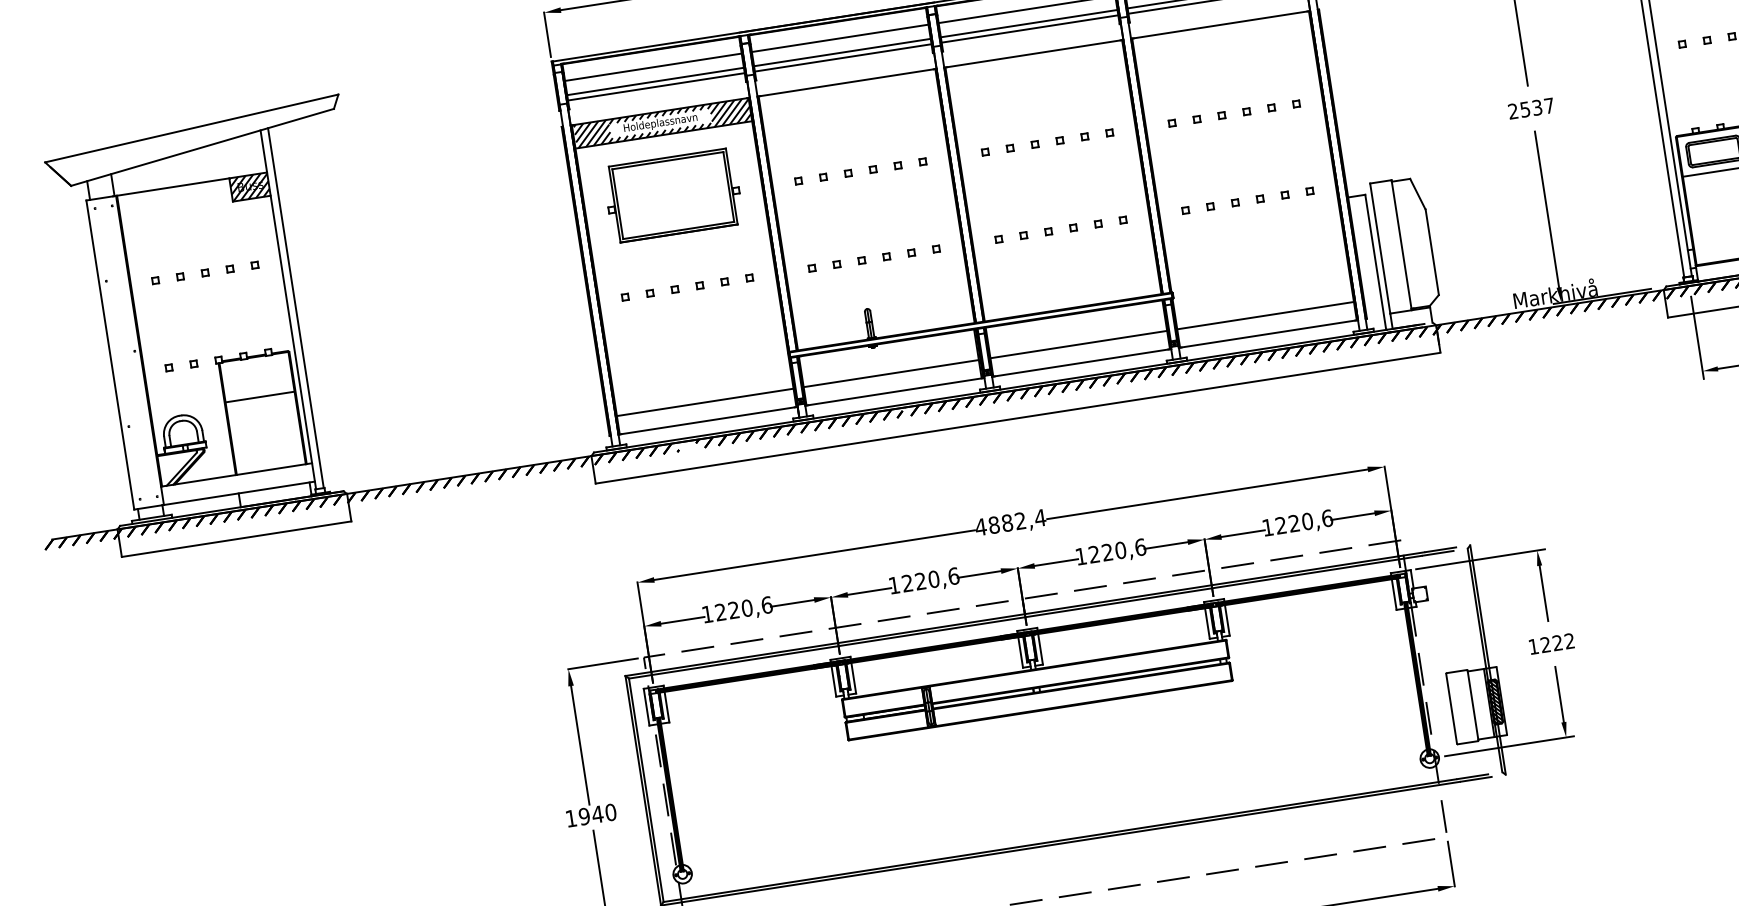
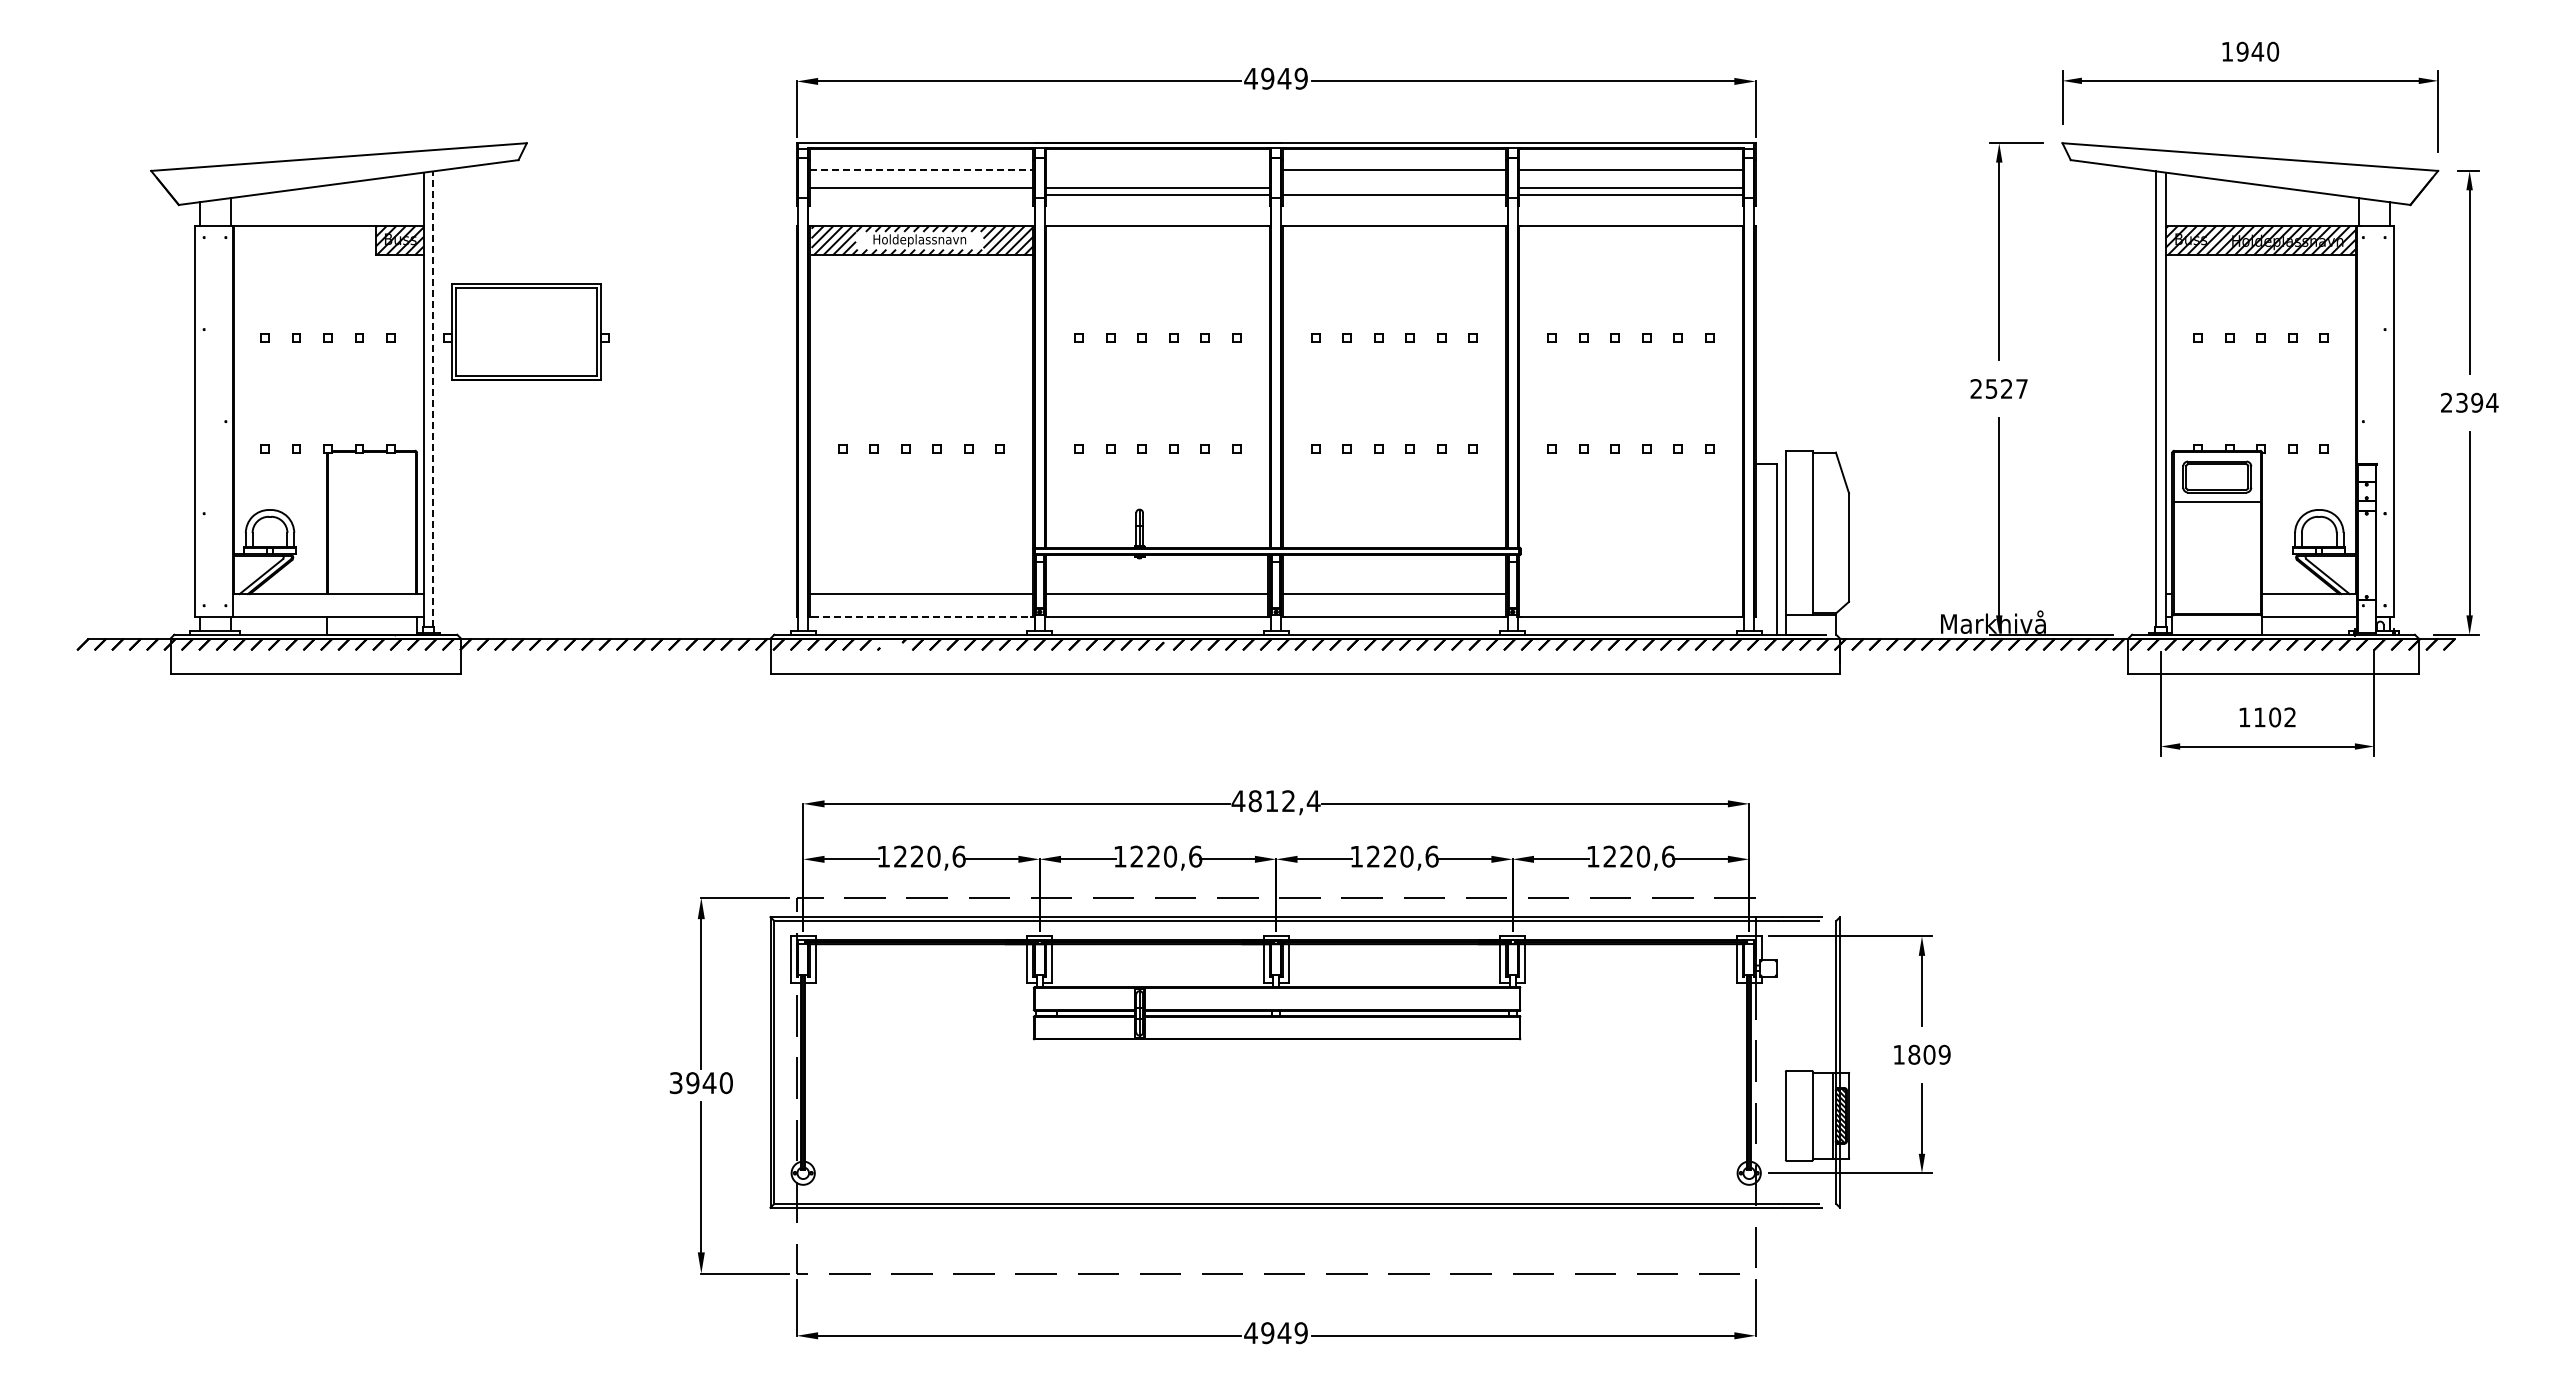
line: (1029, 23) -> (1394, 187), removed
line: (839, 38) -> (1157, 169), removed
line: (653, 67) -> (921, 169), solid -> dashed
line: (656, 86) -> (921, 194), removed
text: (1537, 107) -> (2006, 388), 2537 -> 2527
part: (673, 195) -> (526, 331), moved
line: (296, 308) -> (433, 399), solid -> dashed
line: (1265, 316) -> (1630, 594), removed
line: (259, 397) -> (371, 502), removed
line: (708, 420) -> (921, 617), solid -> dashed
text: (1007, 523) -> (1271, 801), 4882,4 -> 4812,4
text: (1557, 642) -> (1929, 1054), 1222 -> 1809
text: (570, 819) -> (675, 1083), 1940 -> 3940

